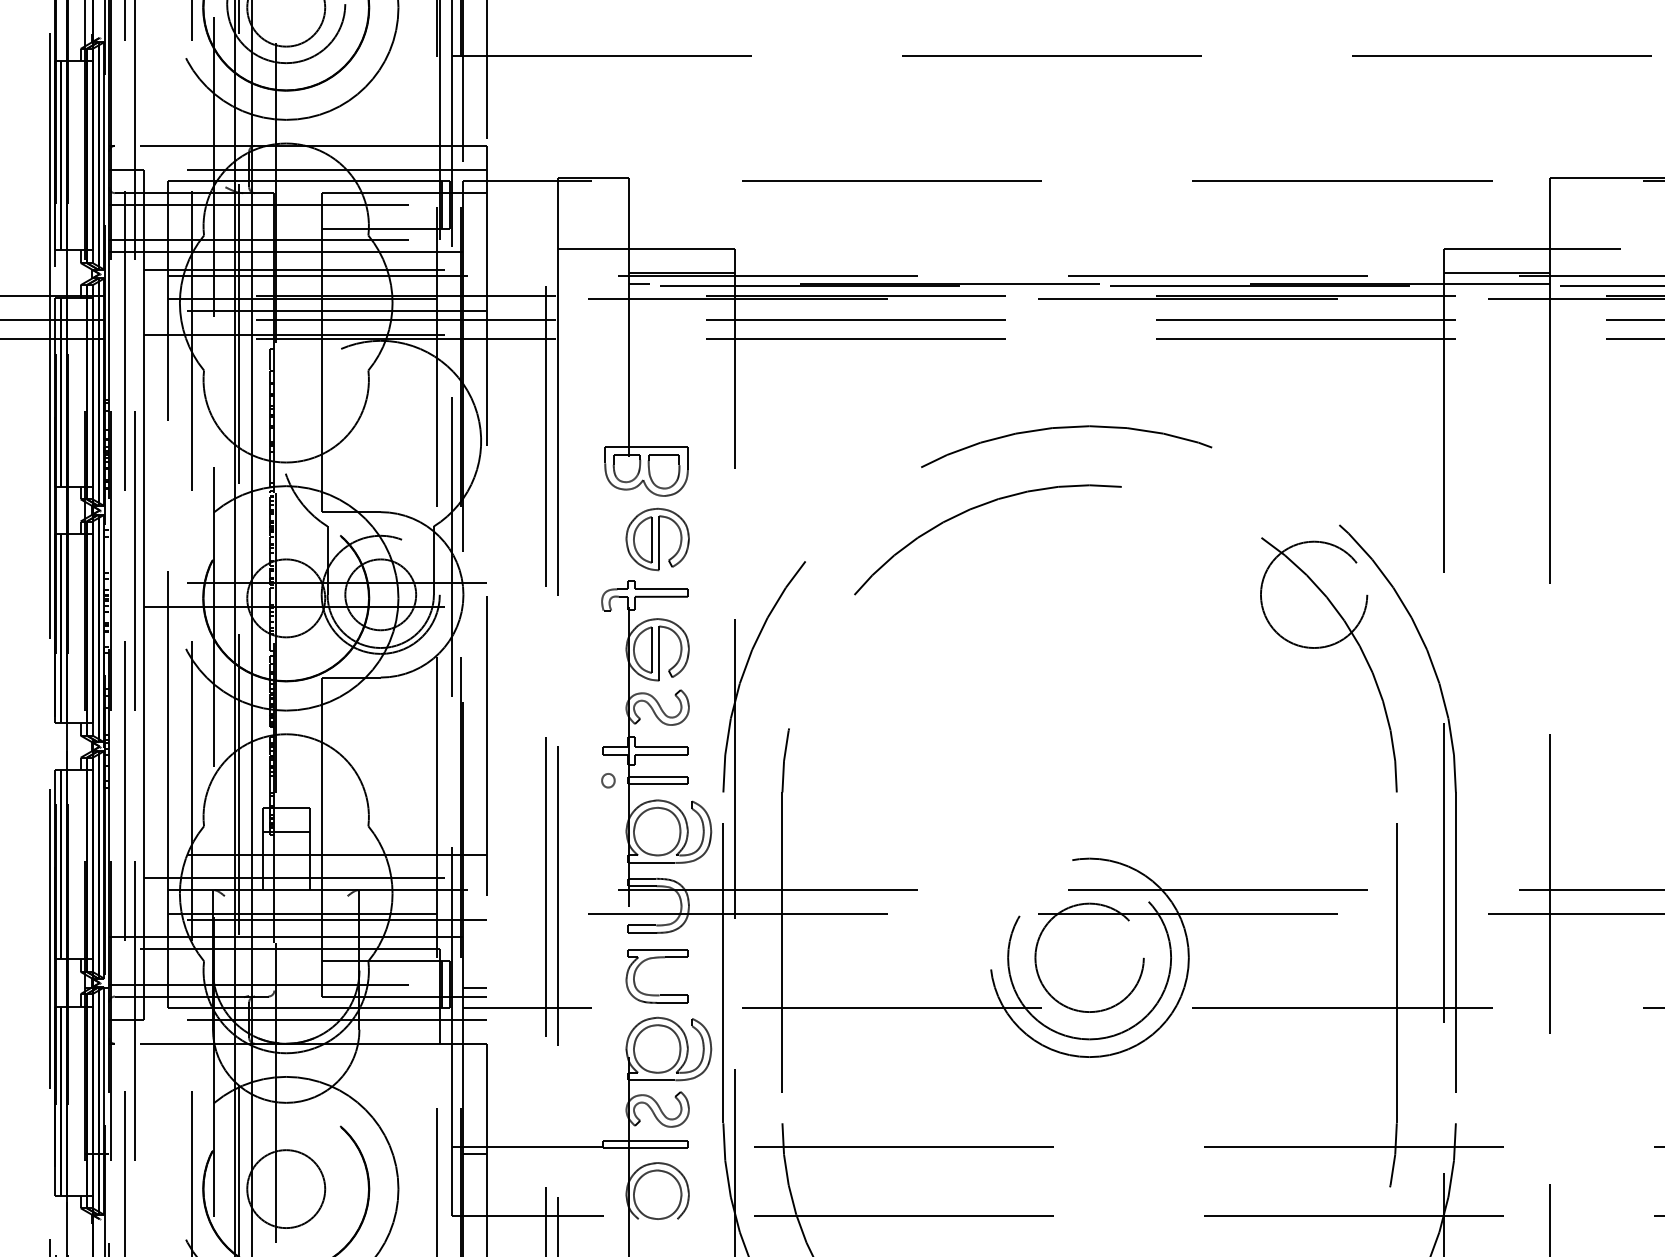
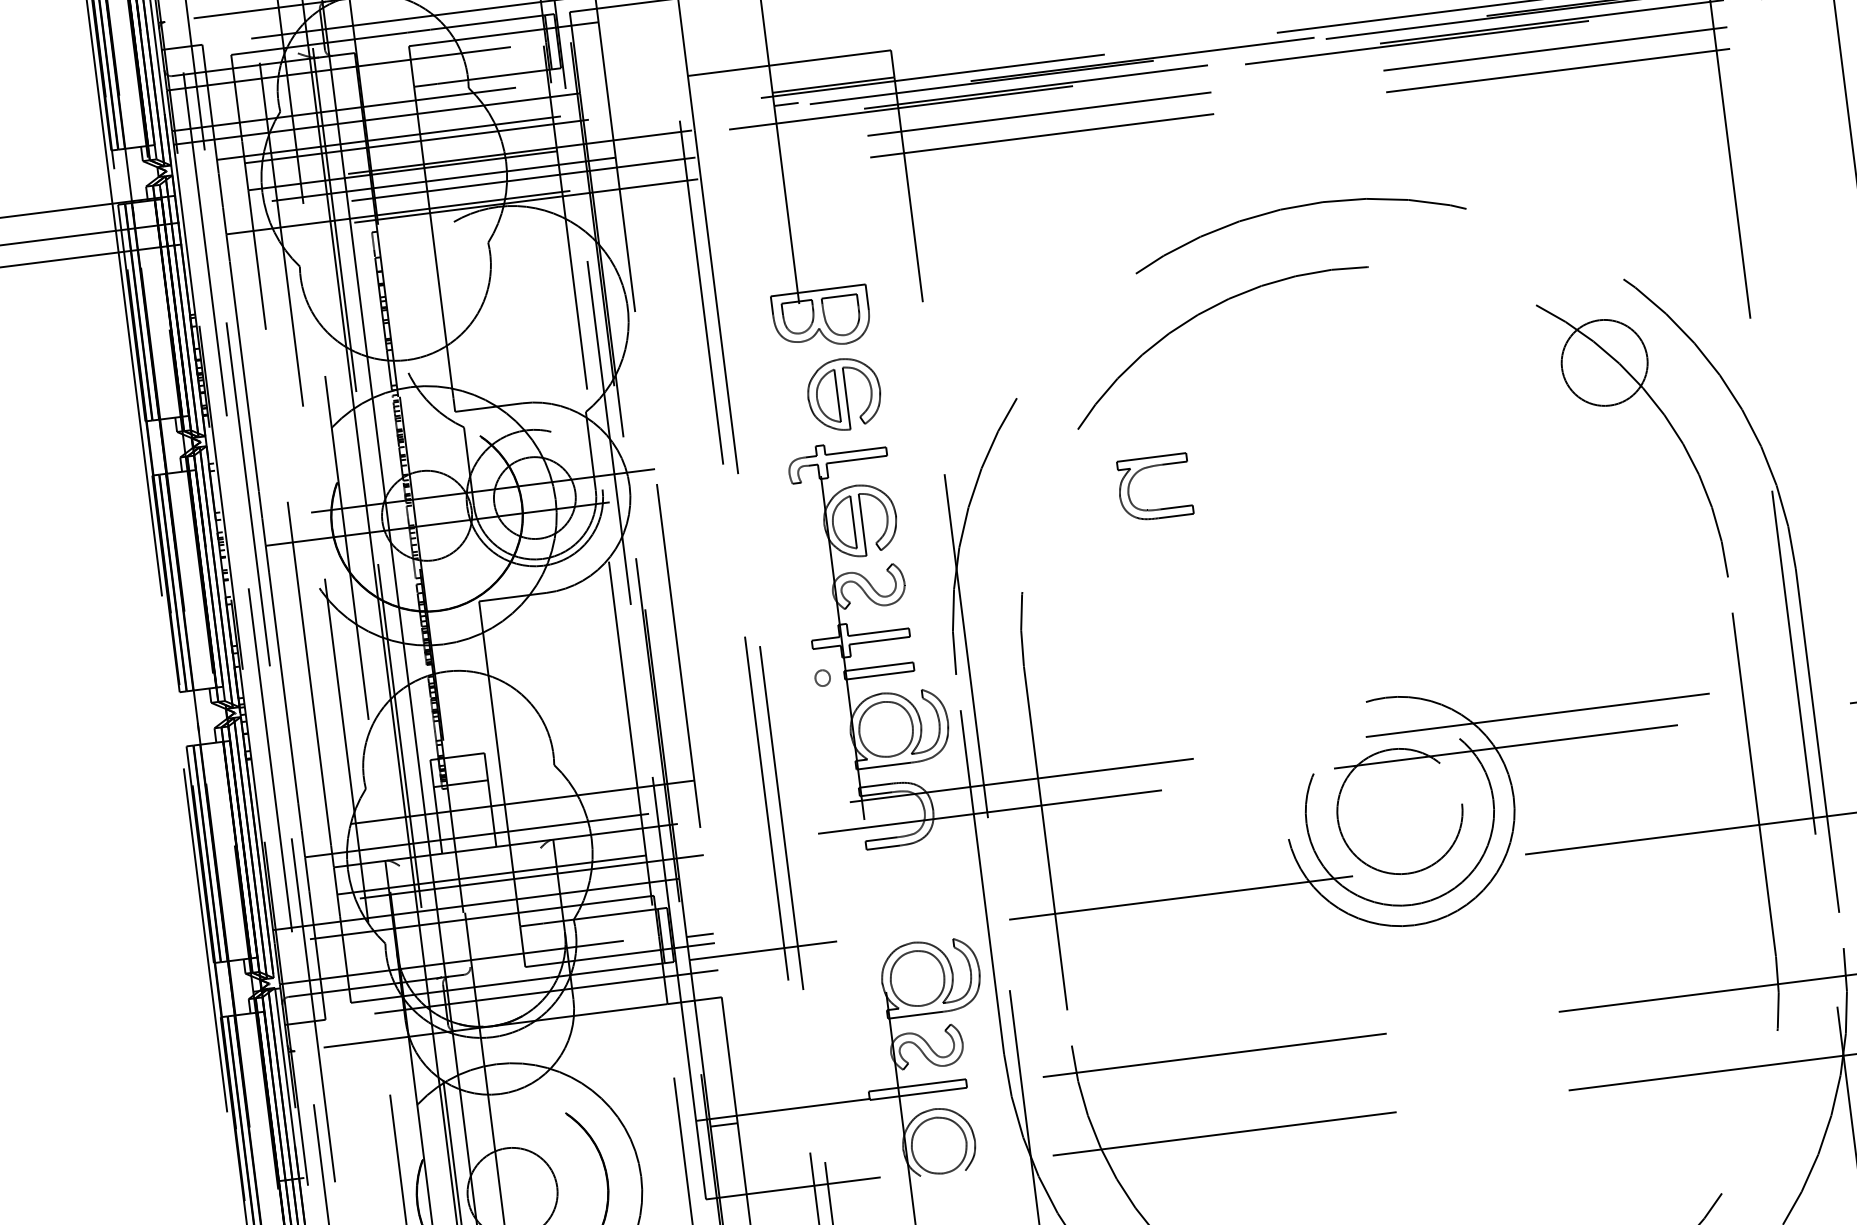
circle: (1313, 594) -> (1603, 362), size x0.7
part: (651, 959) -> (1145, 469), moved

